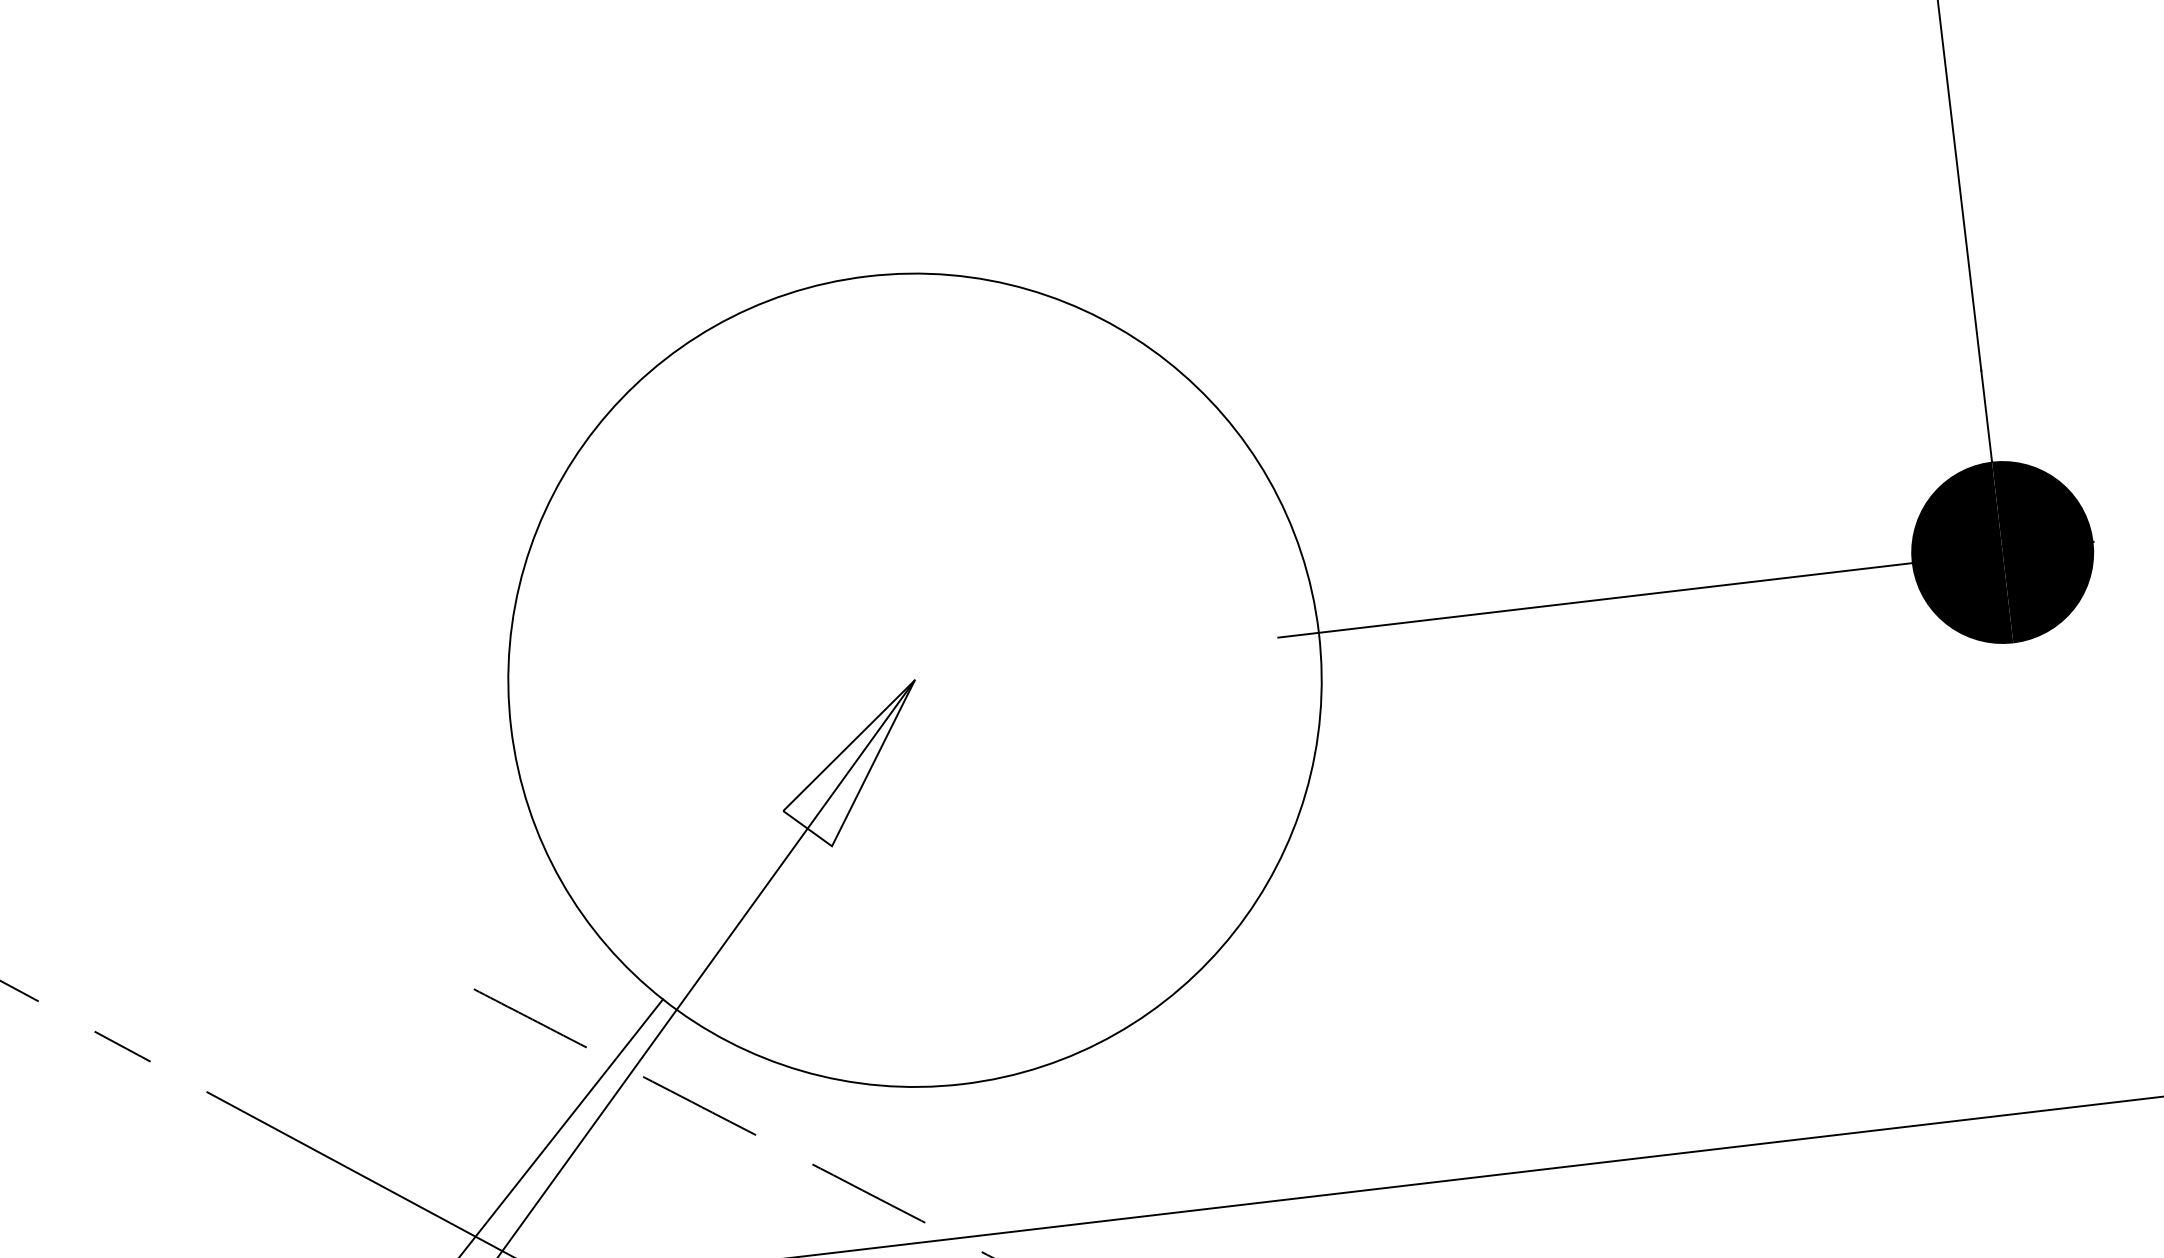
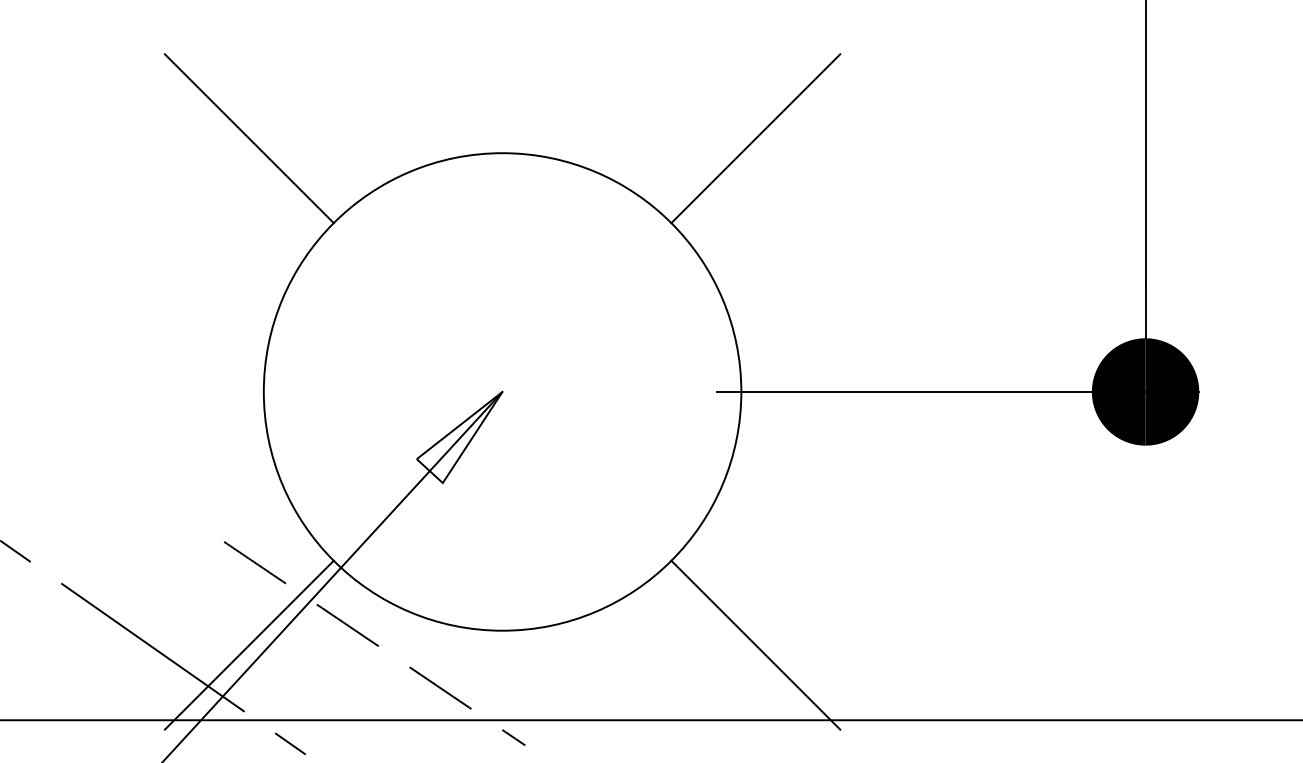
line: (1292, 201) -> (755, 138), added
line: (434, 302) -> (248, 138), added
line: (1393, 1057) -> (755, 644), added

